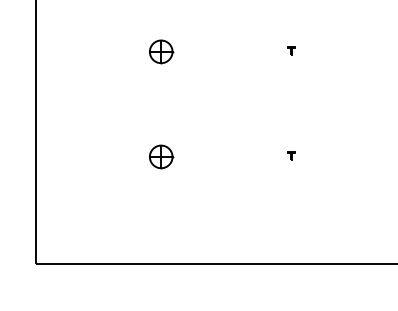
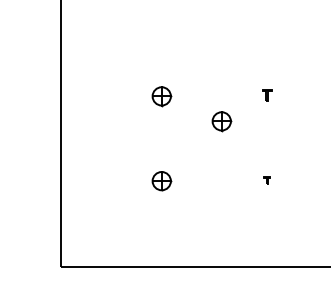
part: (291, 50) -> (266, 95), size x1.6
part: (235, 82) -> (221, 121), added

